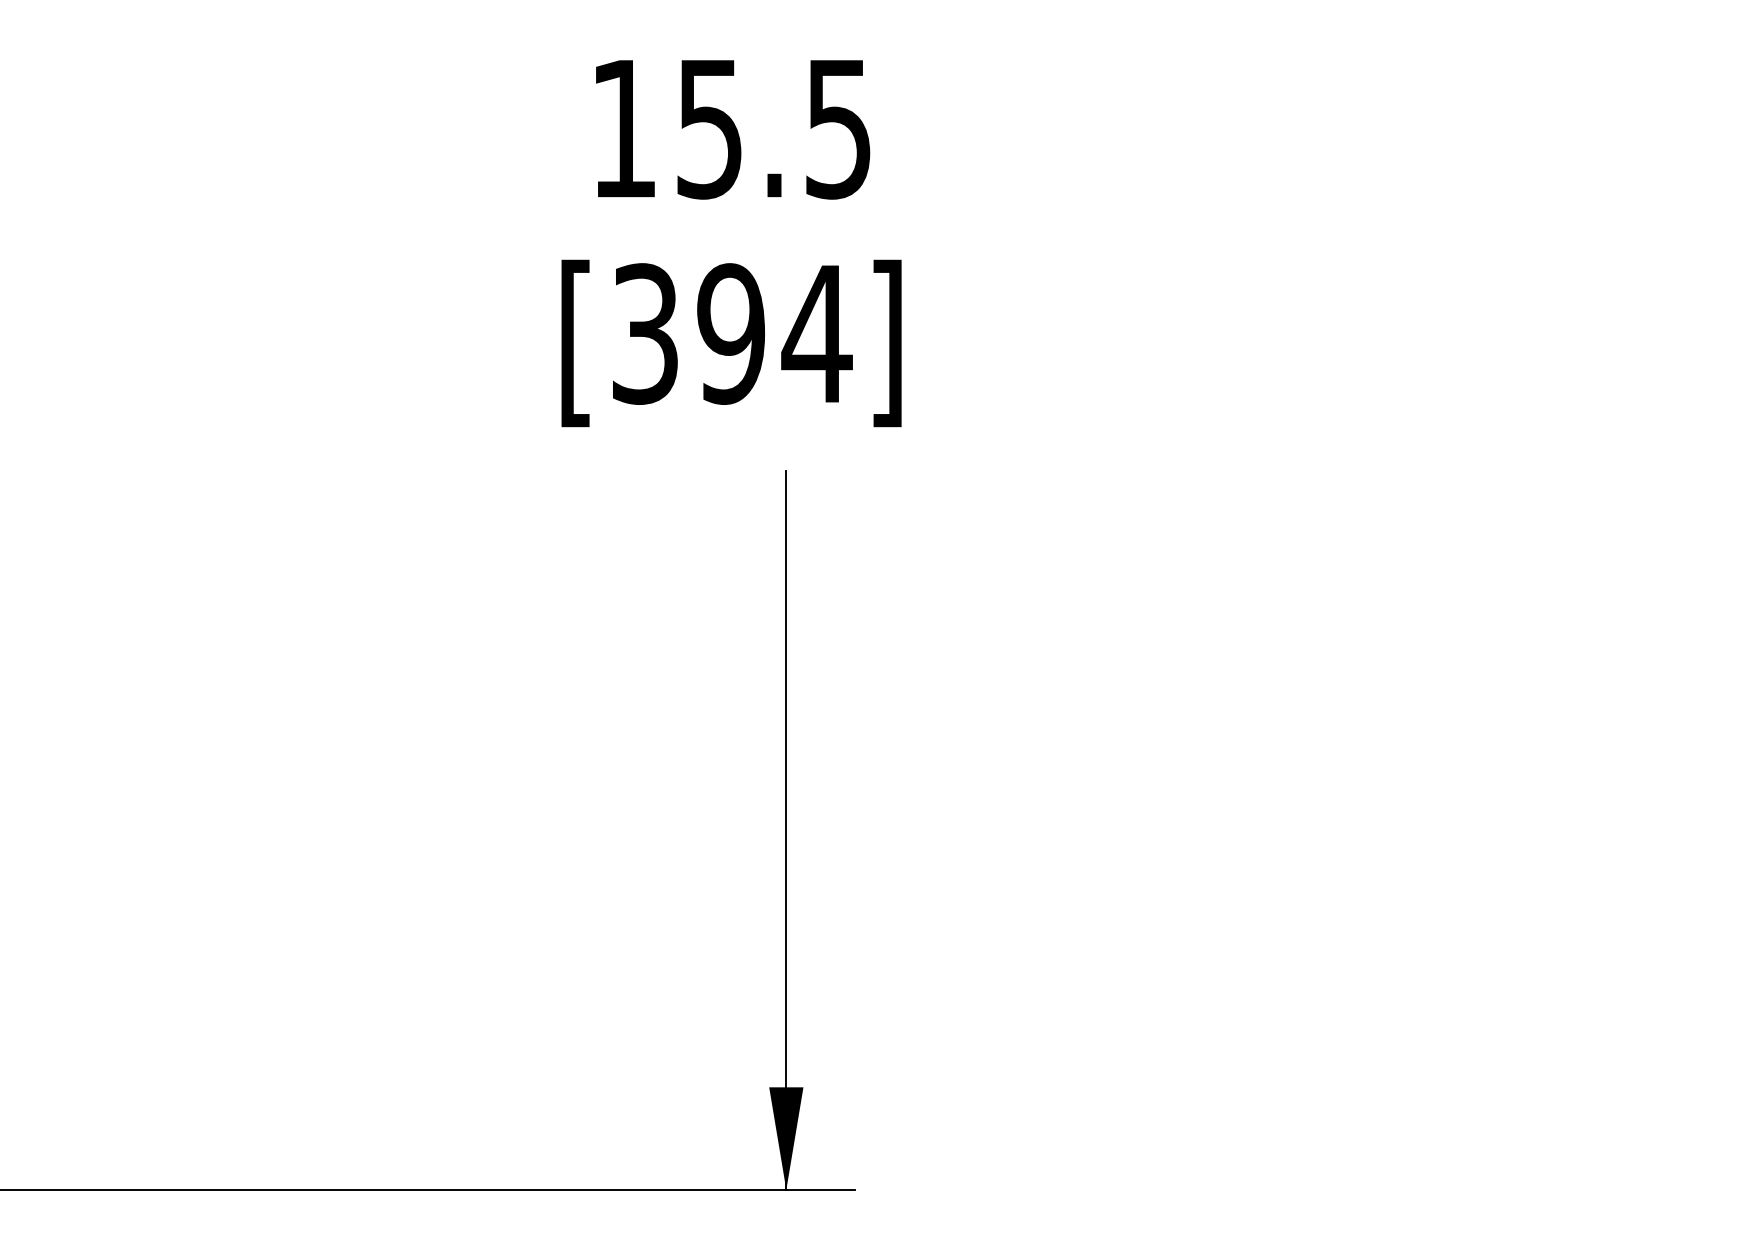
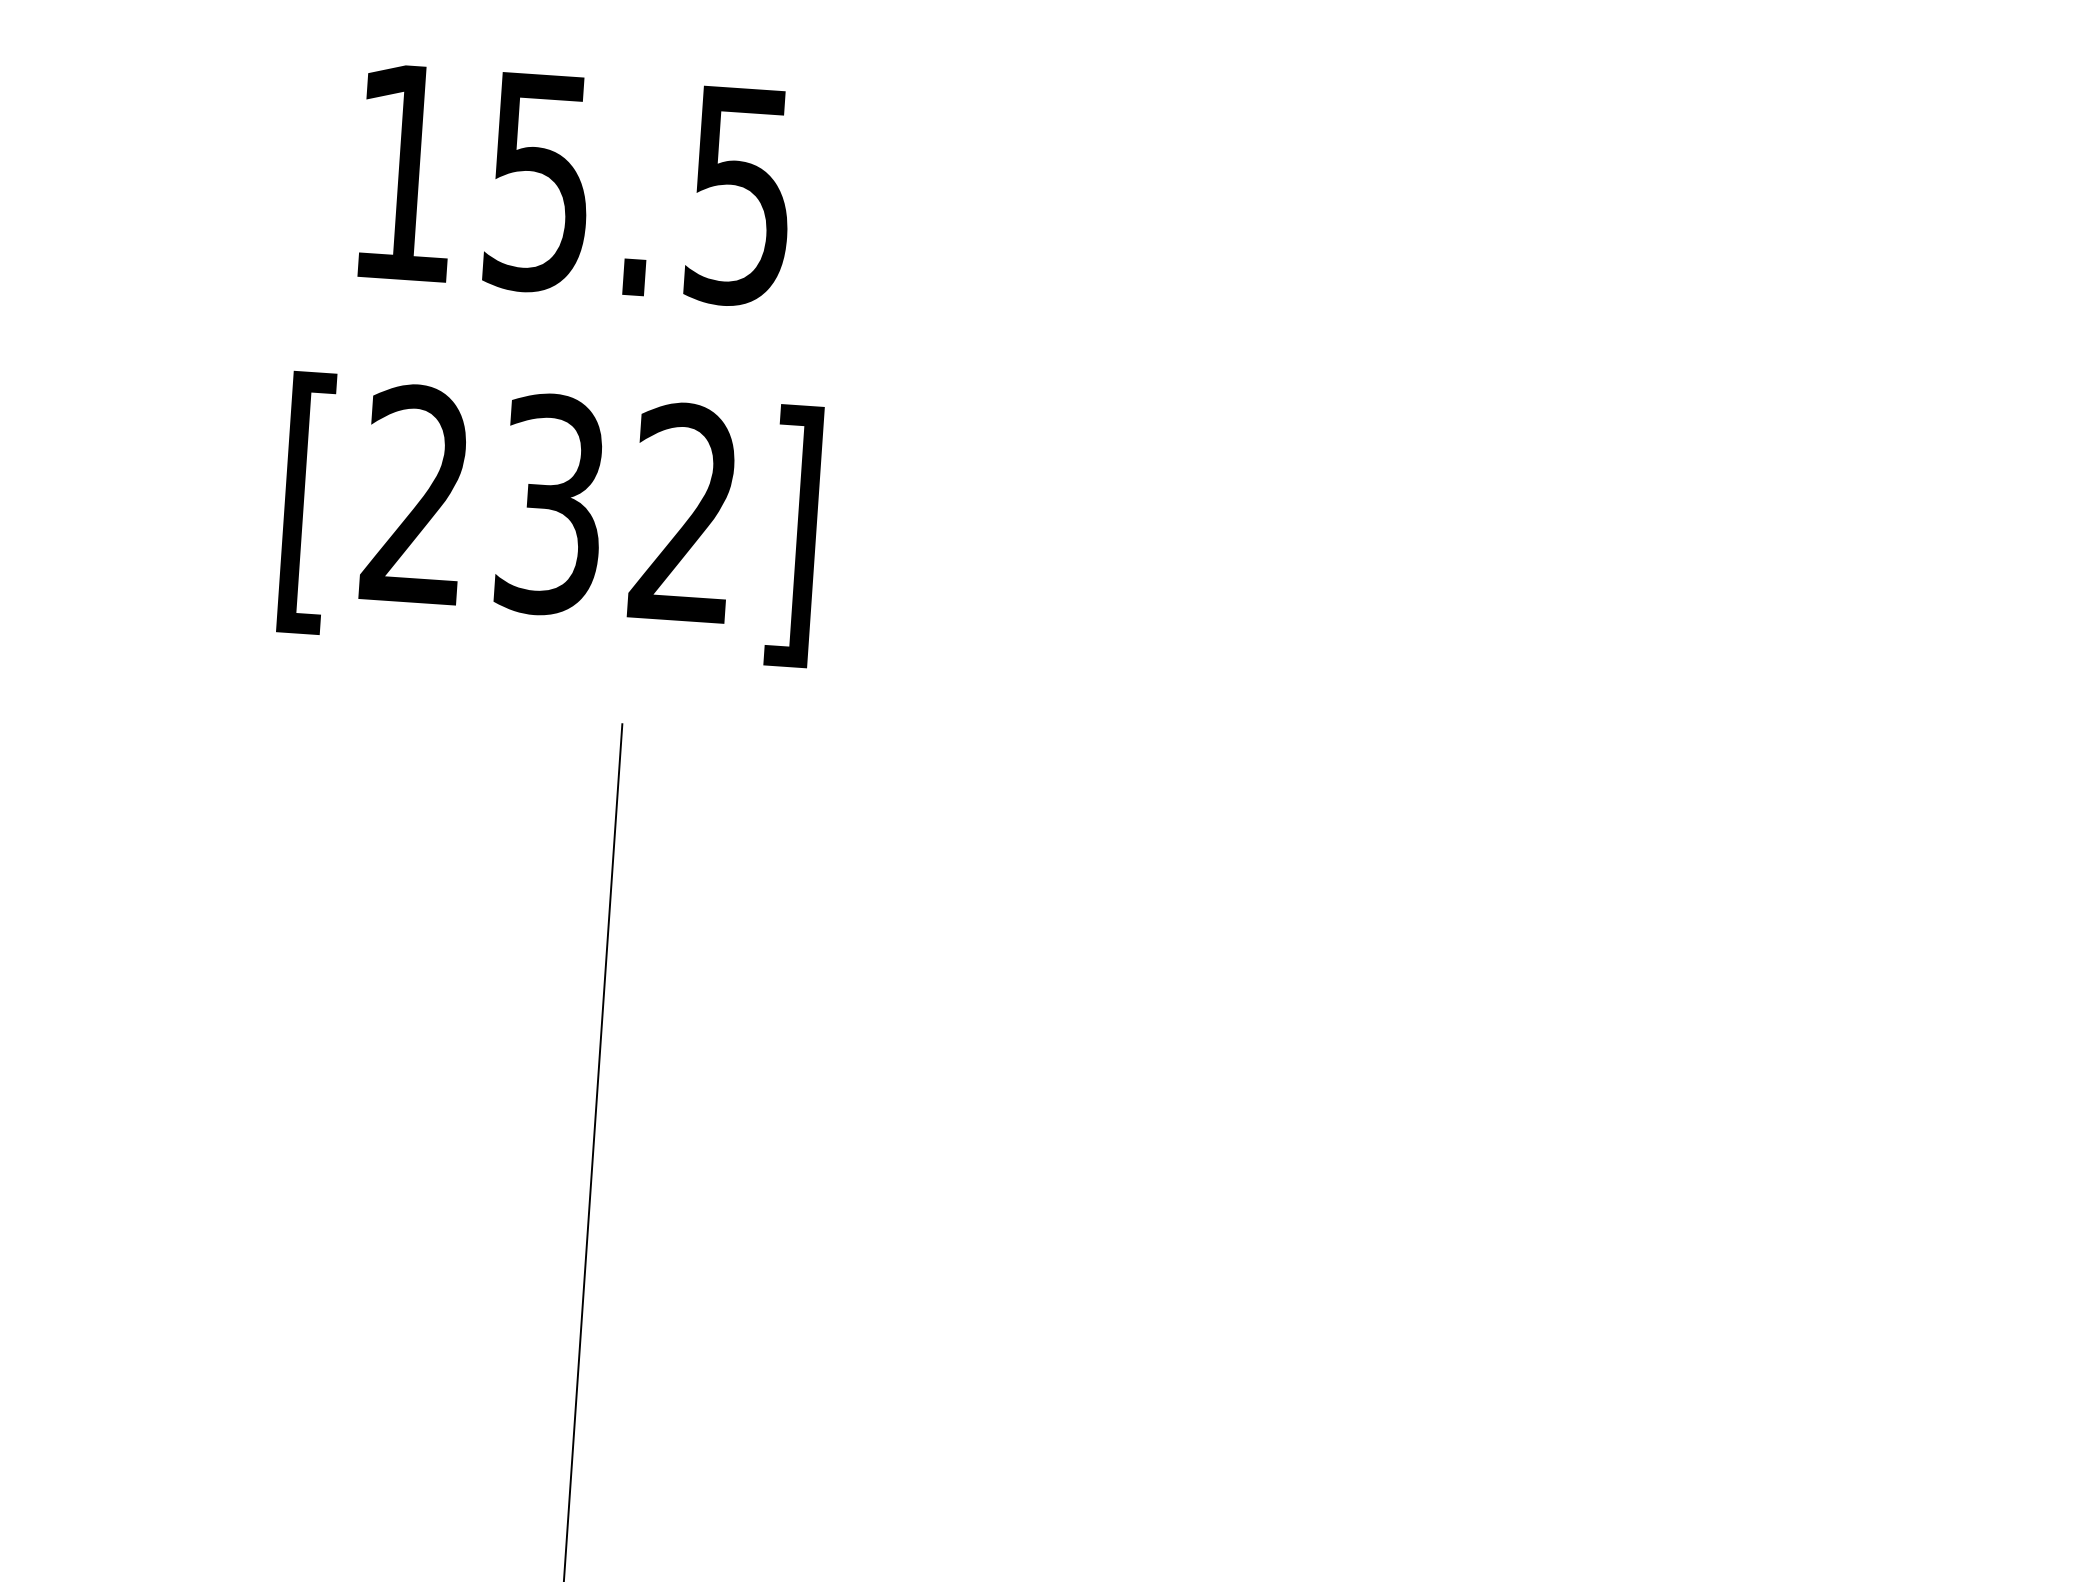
text: (732, 333) -> (552, 504), [394] -> [232]

